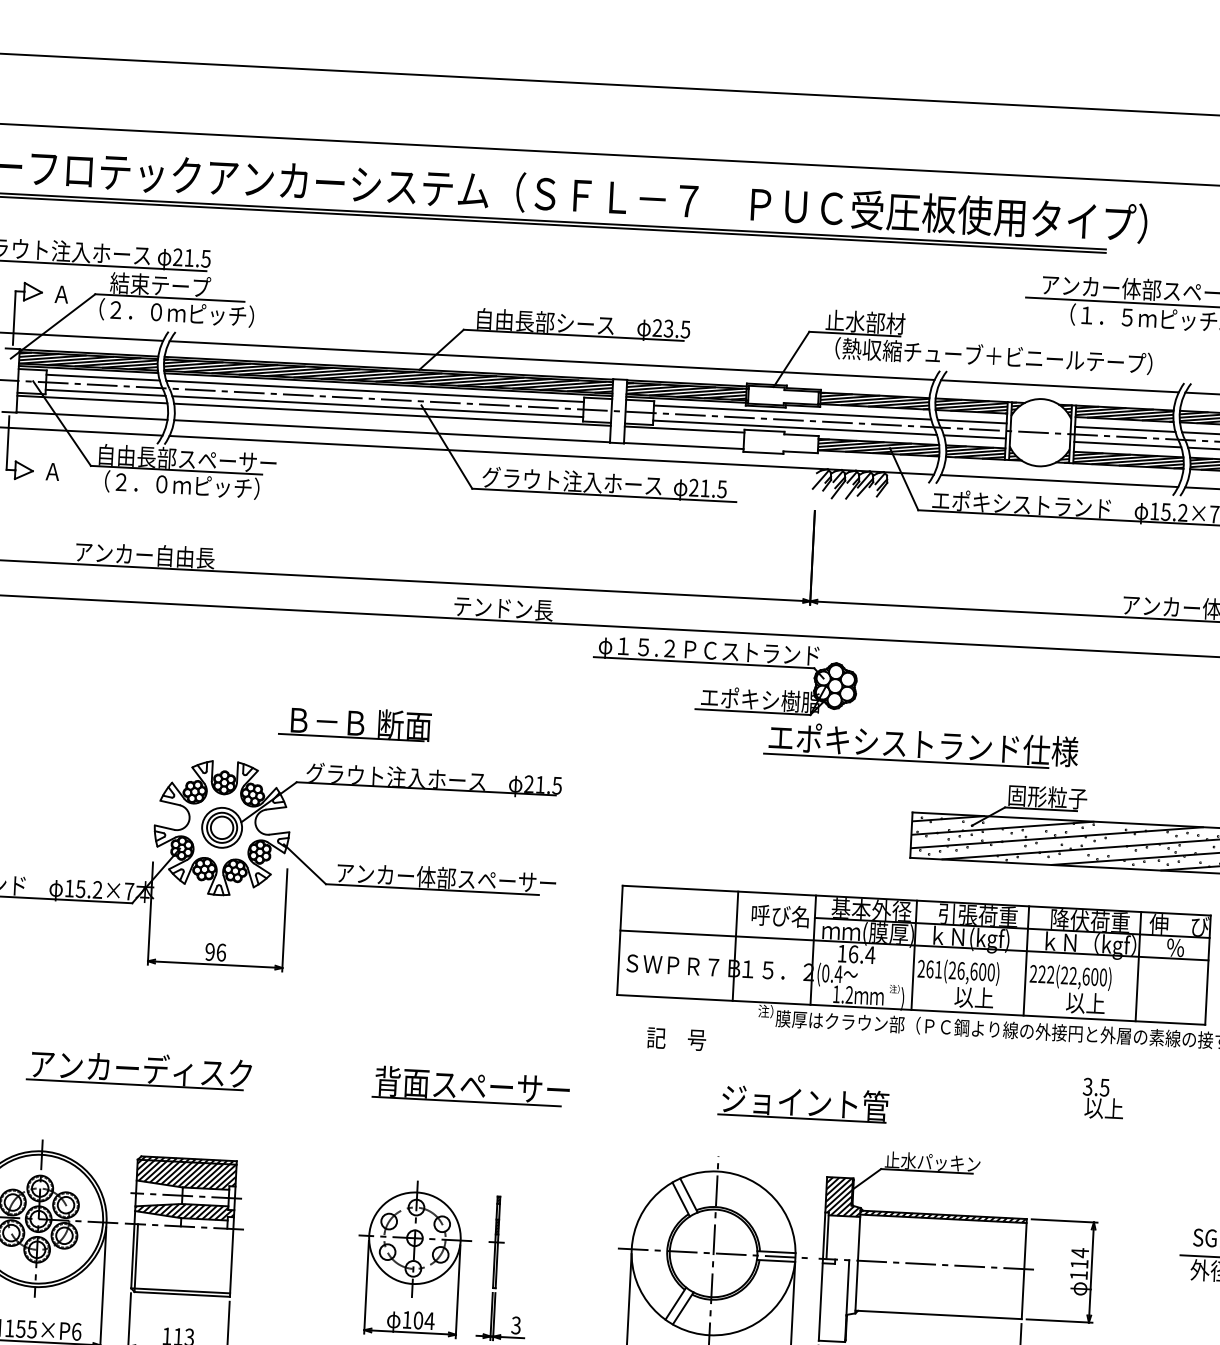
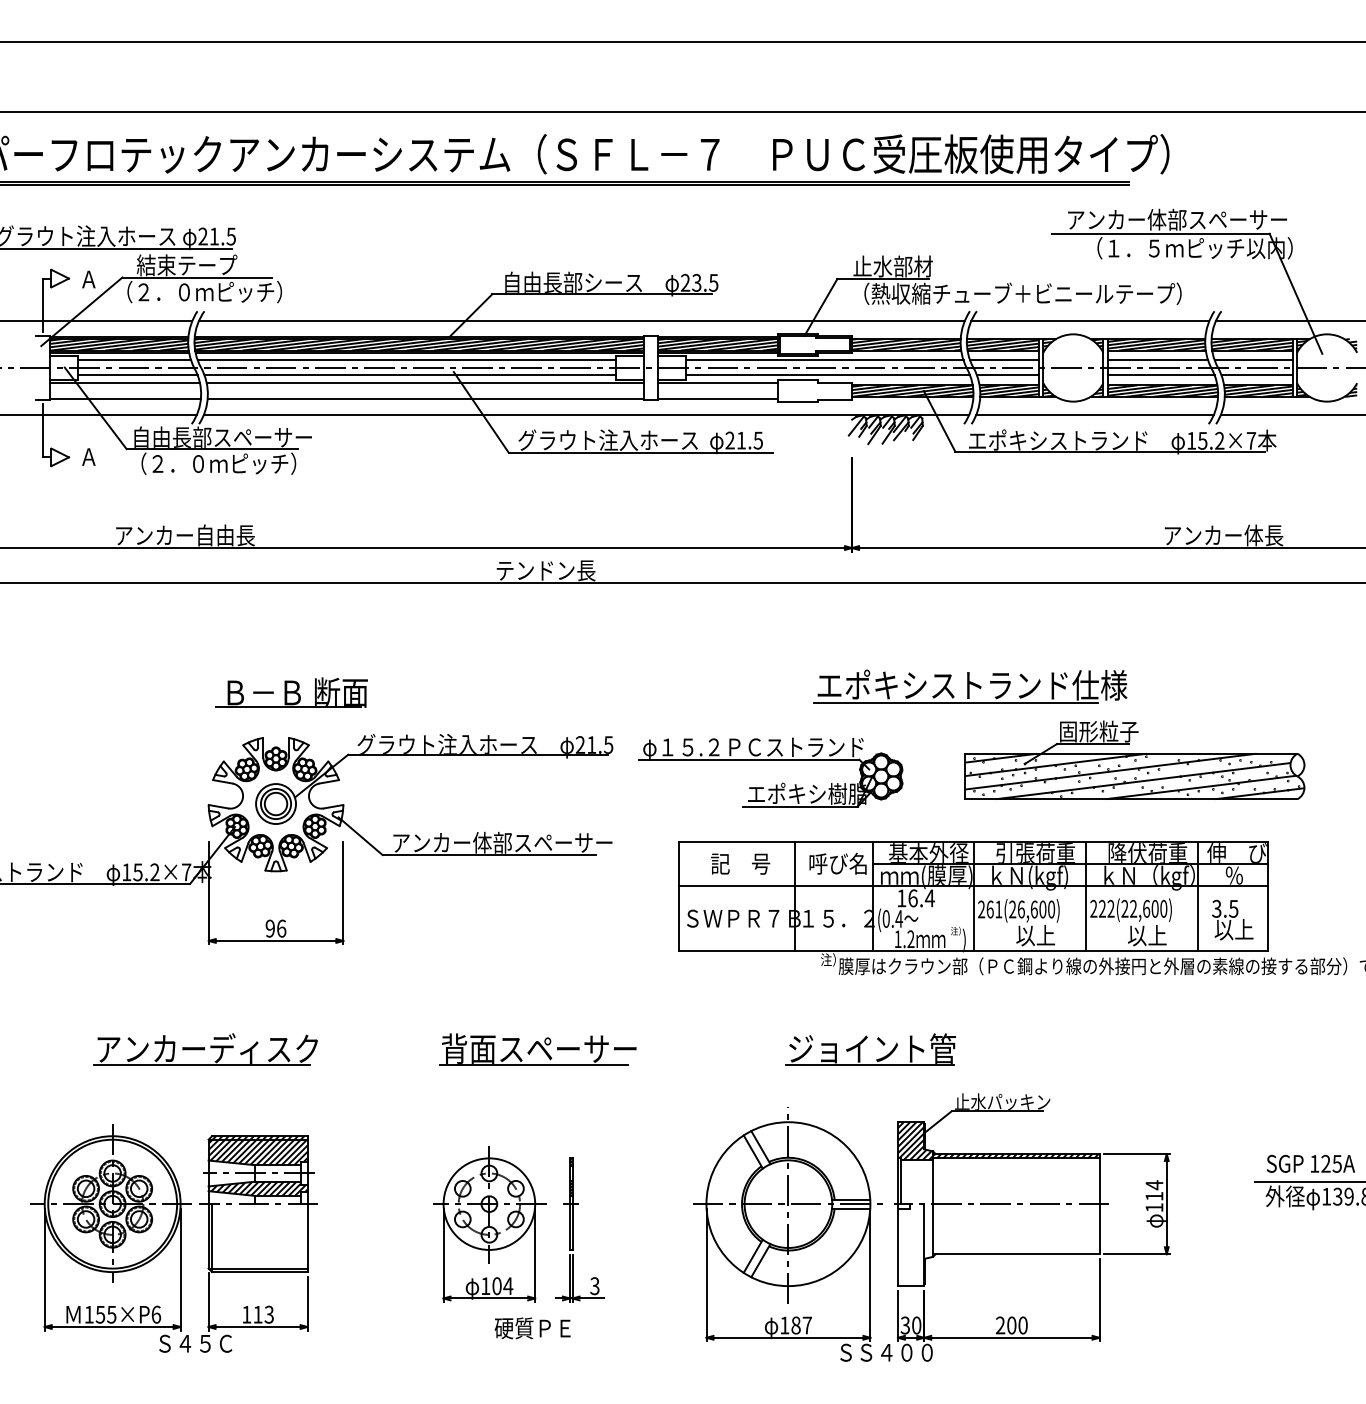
part: (725, 664) -> (770, 760), moved
part: (355, 722) -> (291, 692), moved
text: (676, 1038) -> (740, 863), moved
text: (1103, 1098) -> (1232, 919), moved

